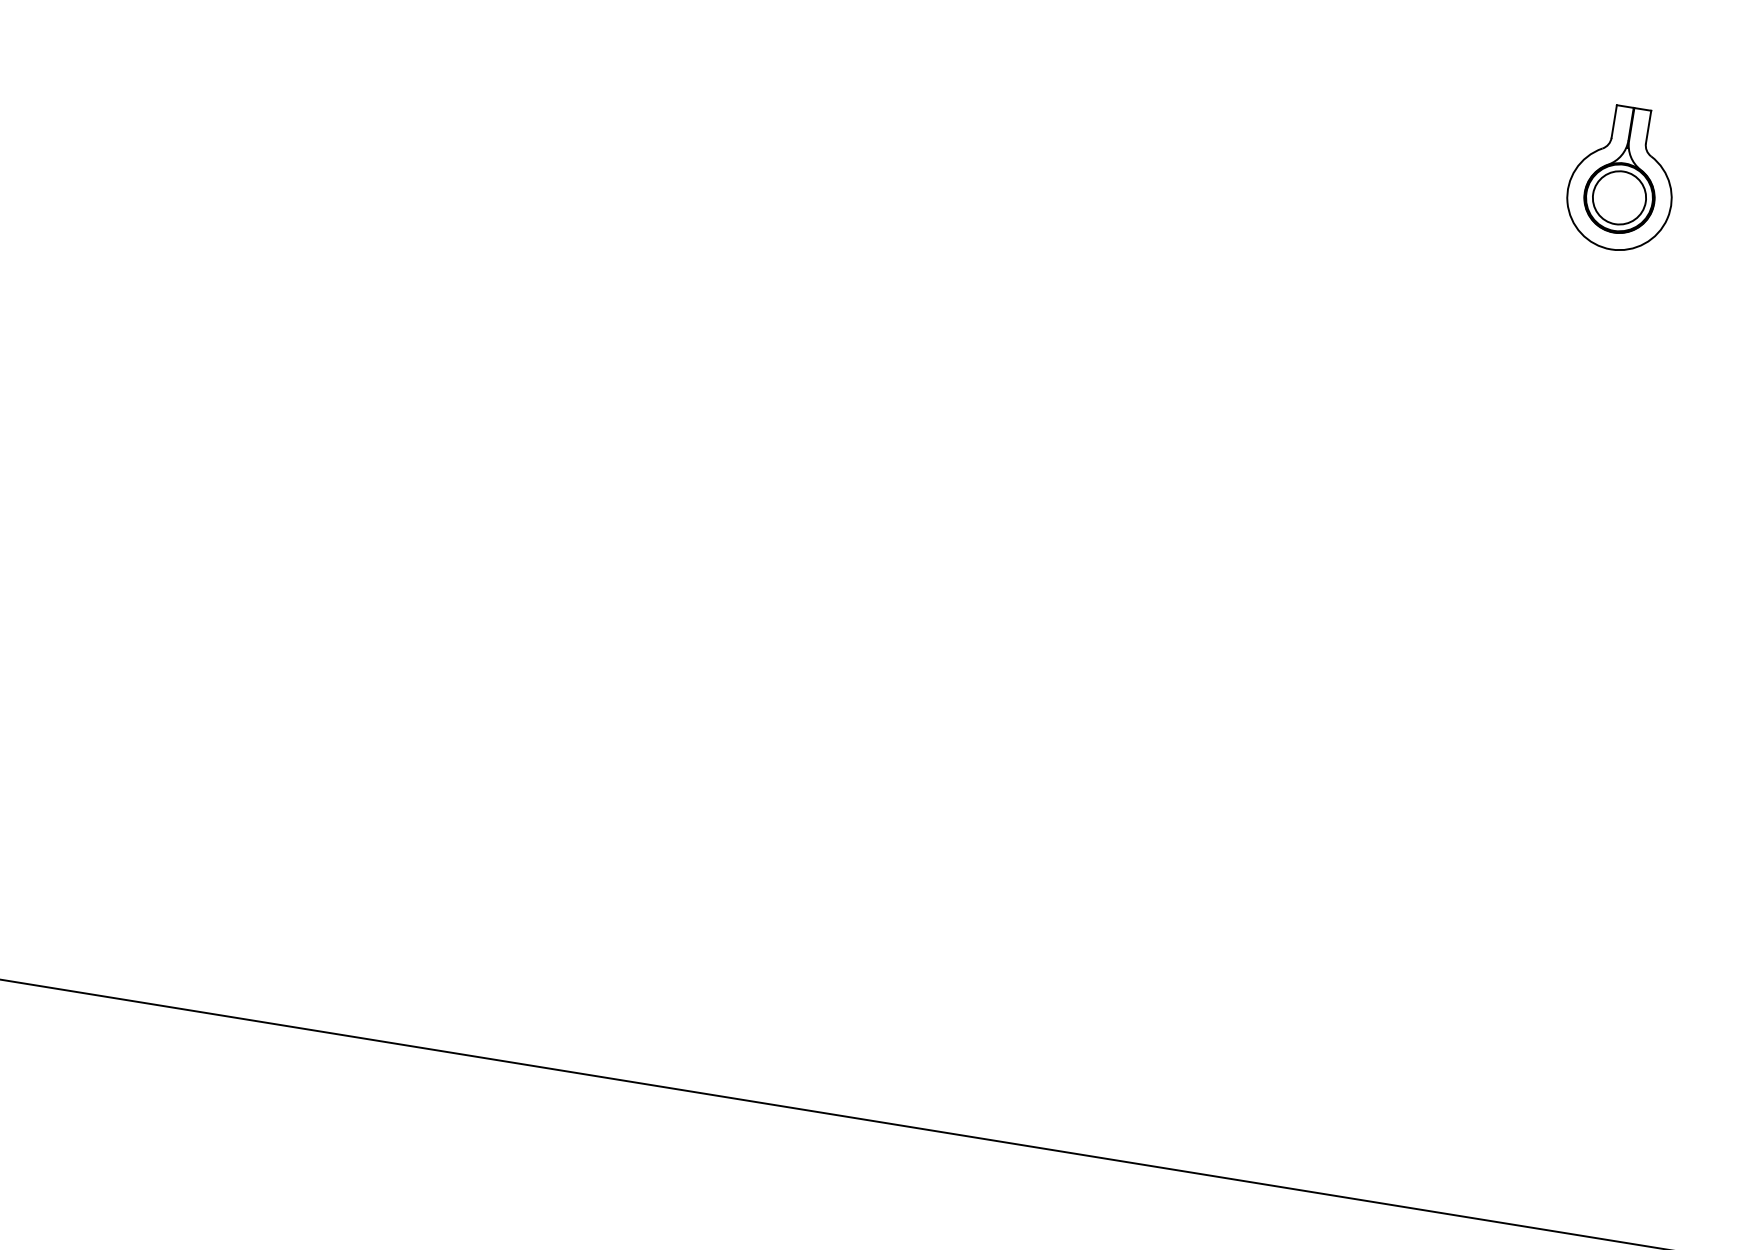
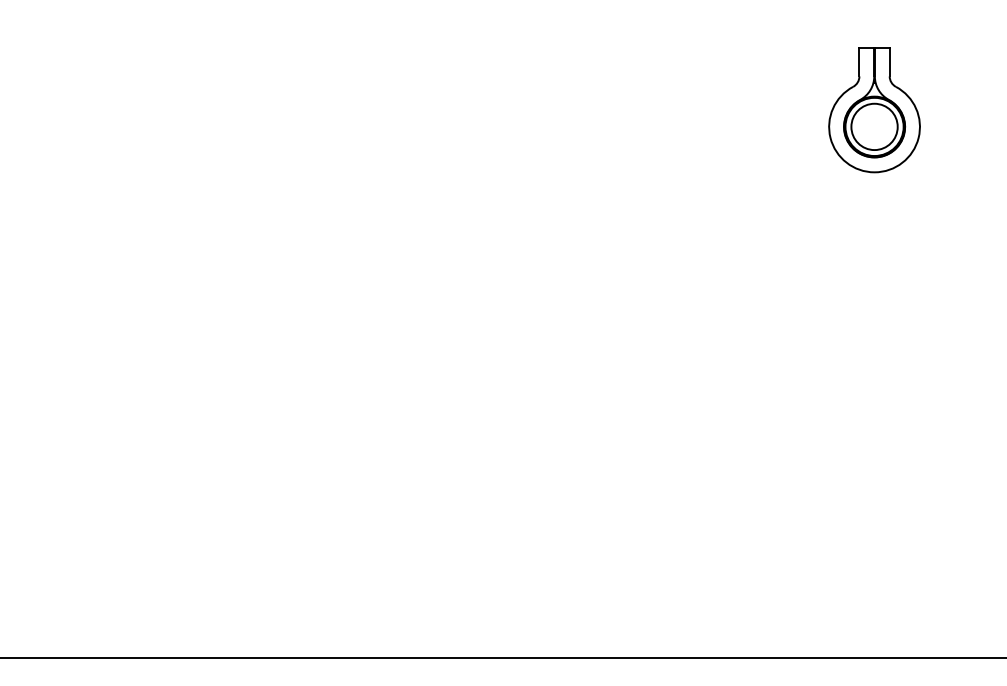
part: (1622, 179) -> (874, 110), size x1.67

